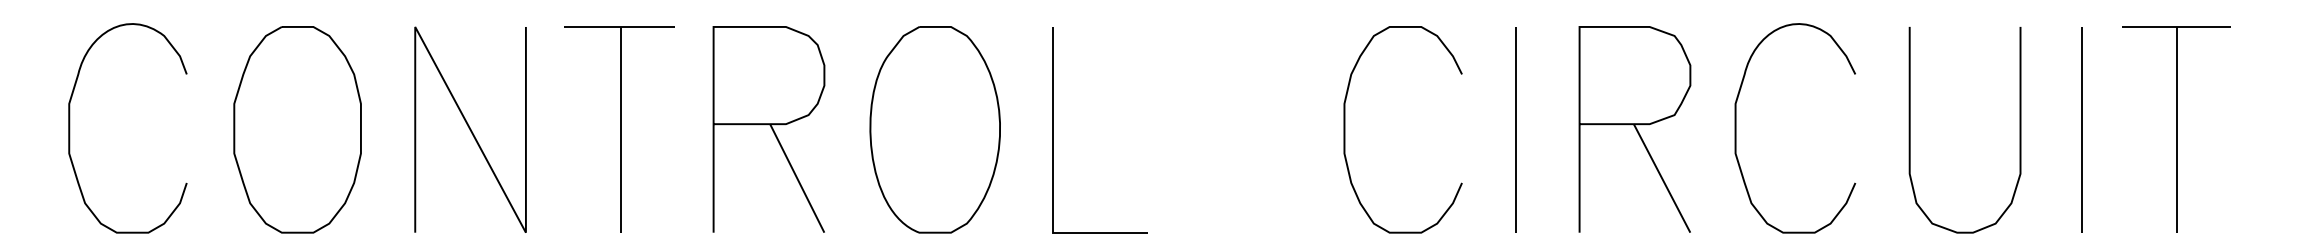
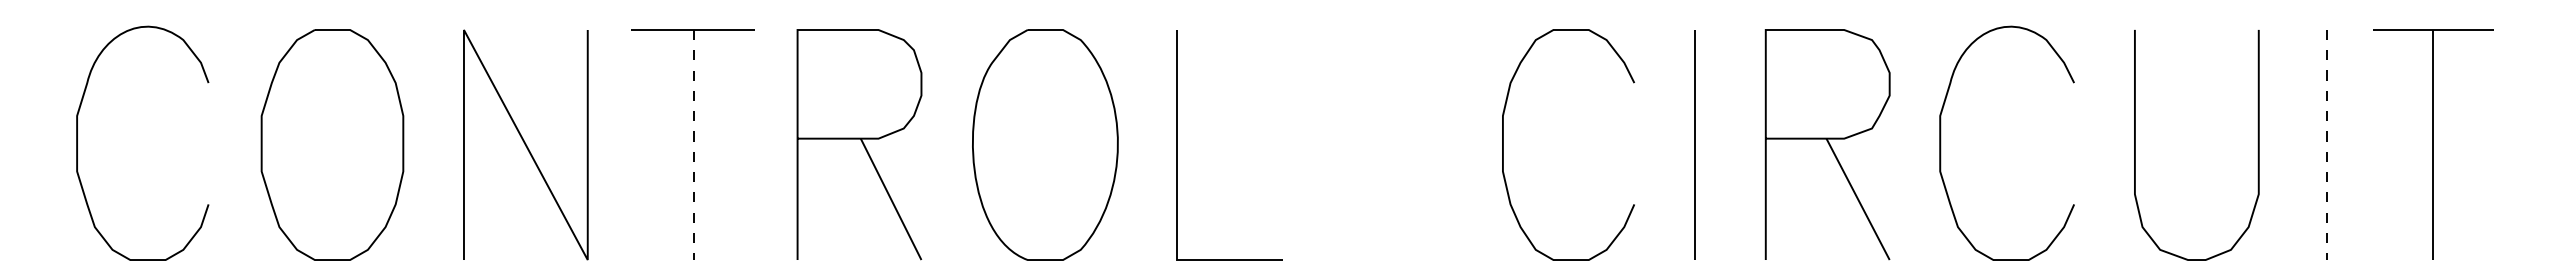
line: (620, 130) -> (693, 145), solid -> dashed
line: (2081, 130) -> (2327, 145), solid -> dashed

